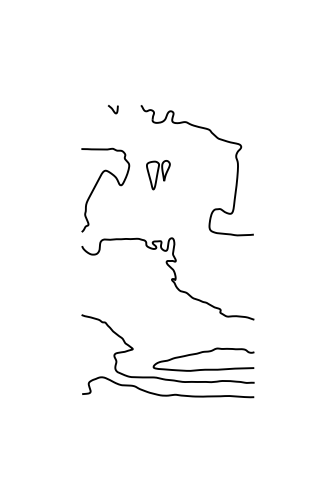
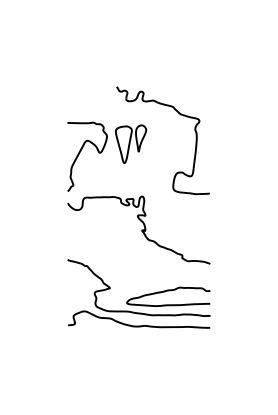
curve: (113, 109) -> (93, 90), removed
part: (158, 175) -> (131, 144), size x1.6

